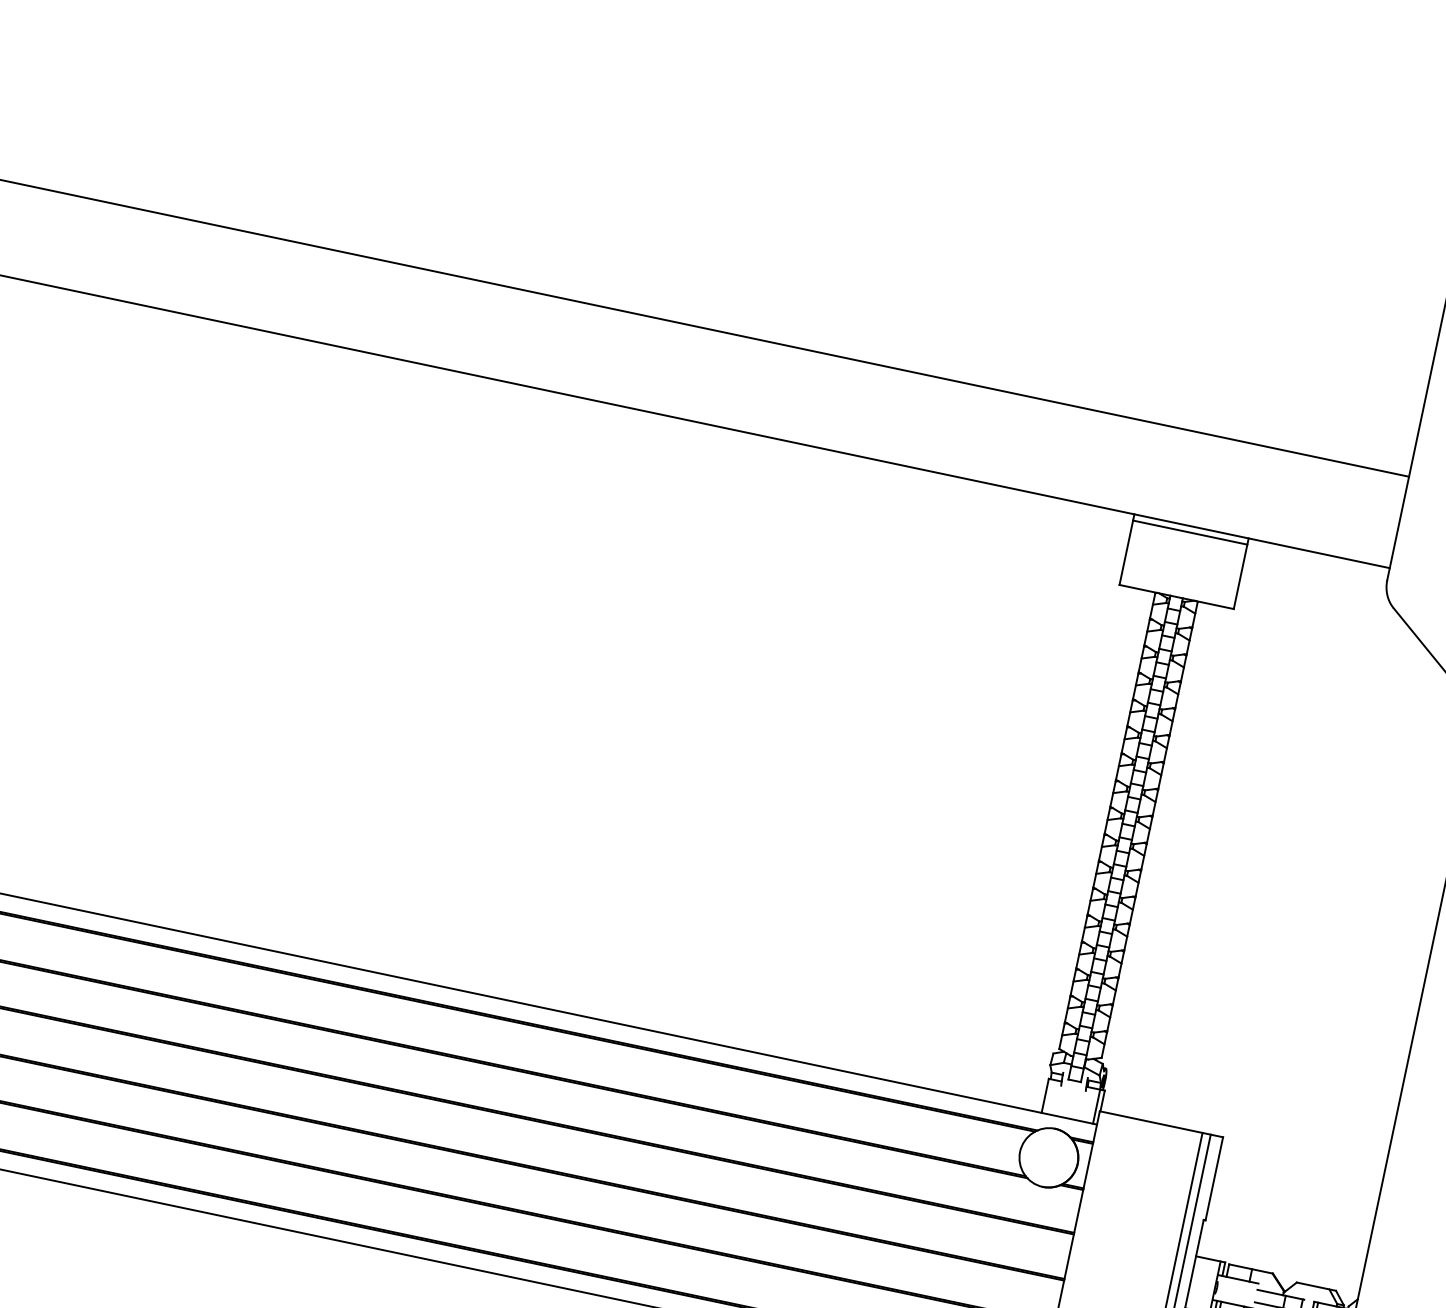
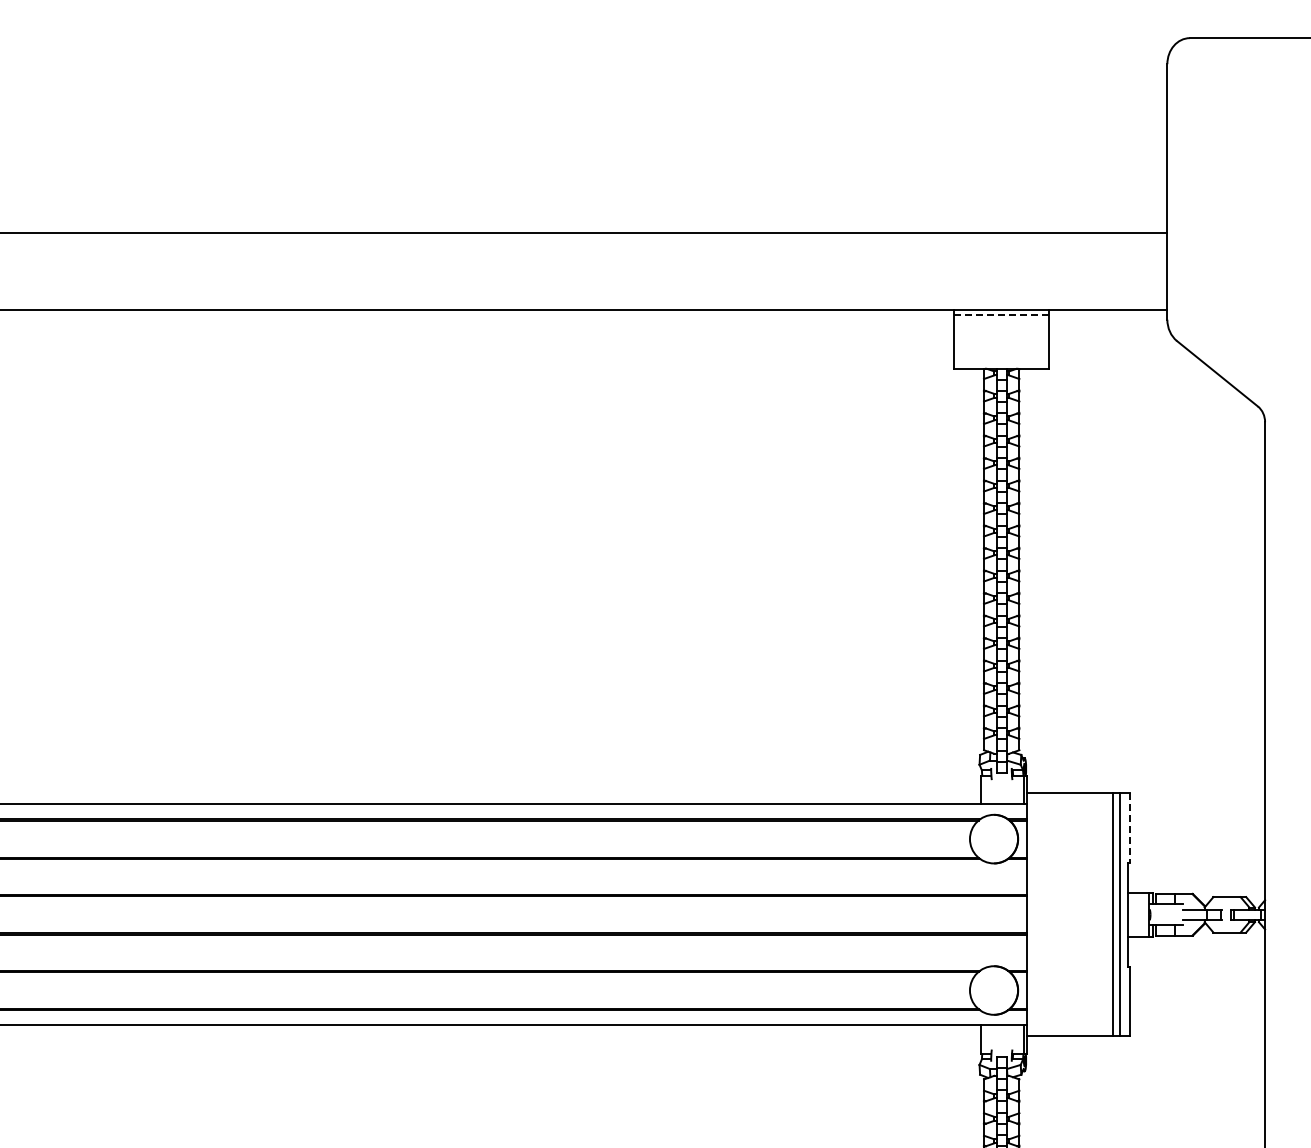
line: (1189, 533) -> (1001, 315), solid -> dashed
line: (1213, 1179) -> (1129, 828), solid -> dashed

